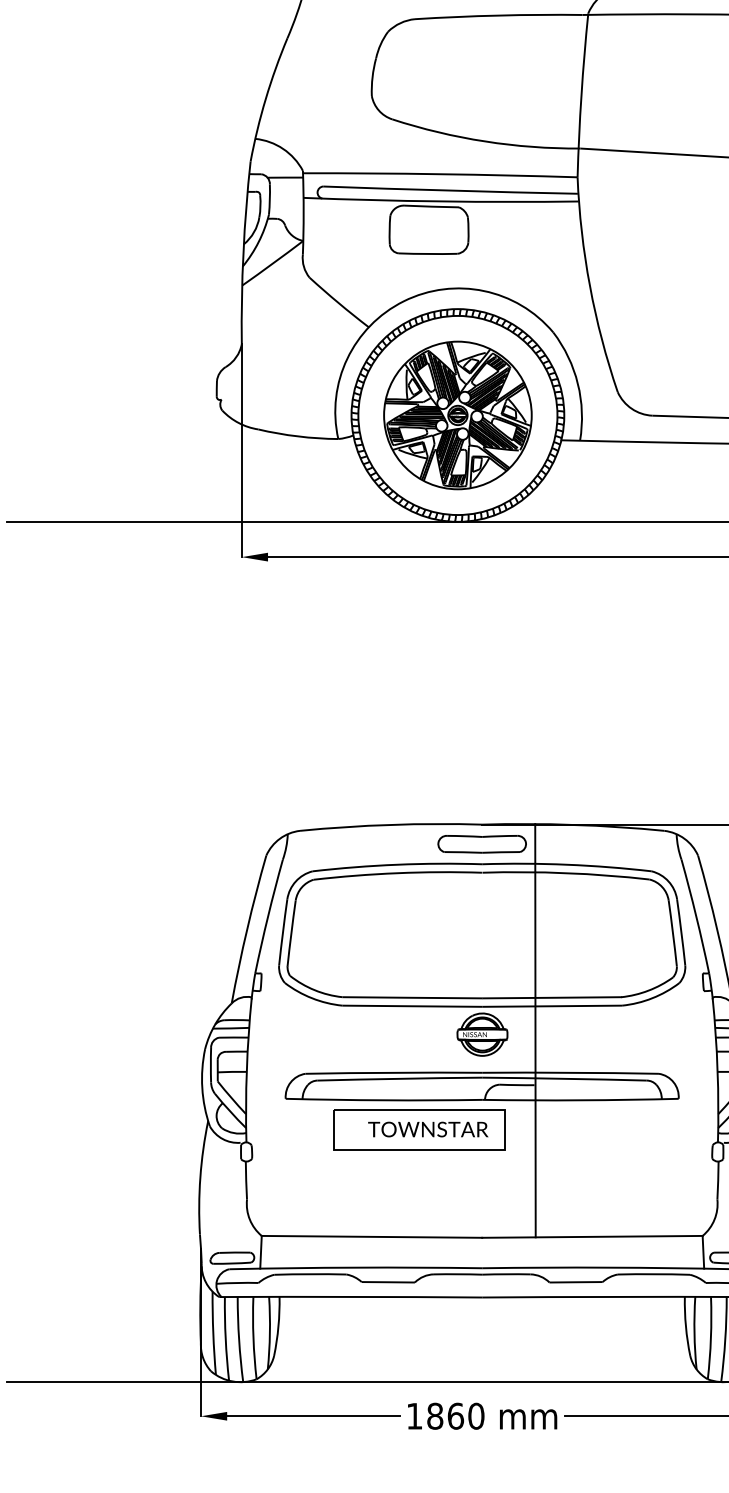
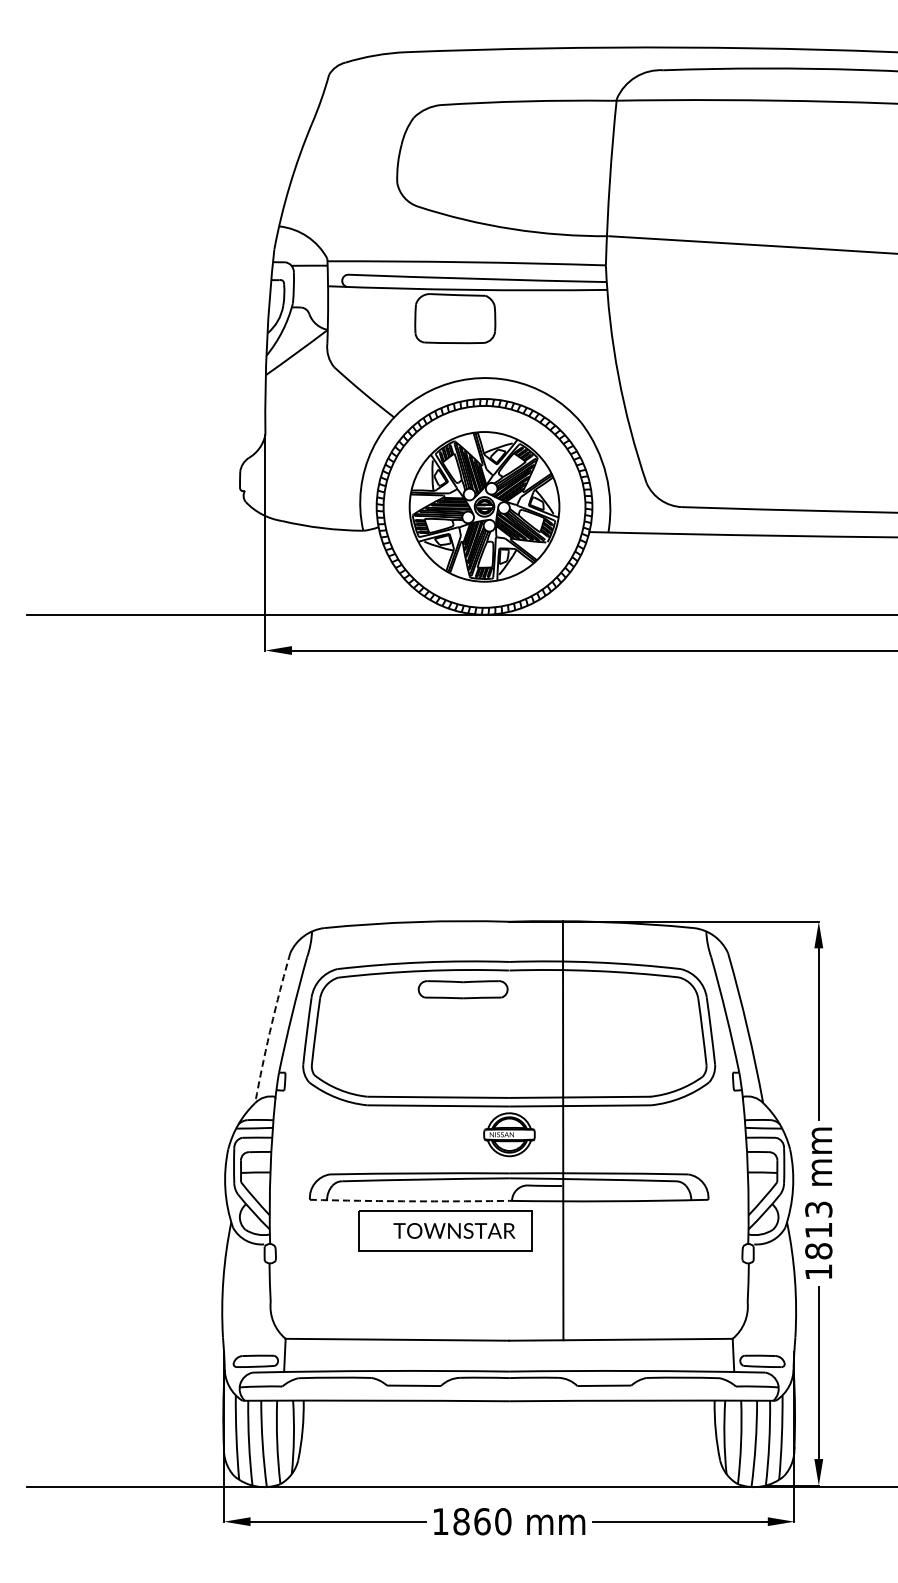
part: (481, 844) -> (462, 989), moved
arc: (246, 928) -> (270, 1027), solid -> dashed
arc: (383, 1100) -> (409, 1201), solid -> dashed

